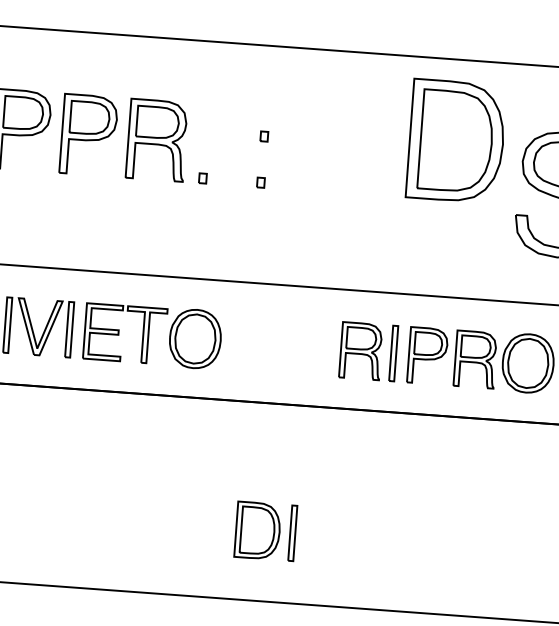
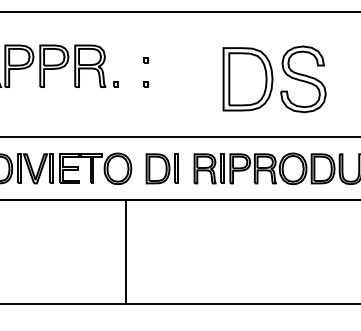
part: (455, 141) -> (247, 79), moved
line: (200, 497) -> (126, 251), added
part: (264, 530) -> (161, 168), moved

